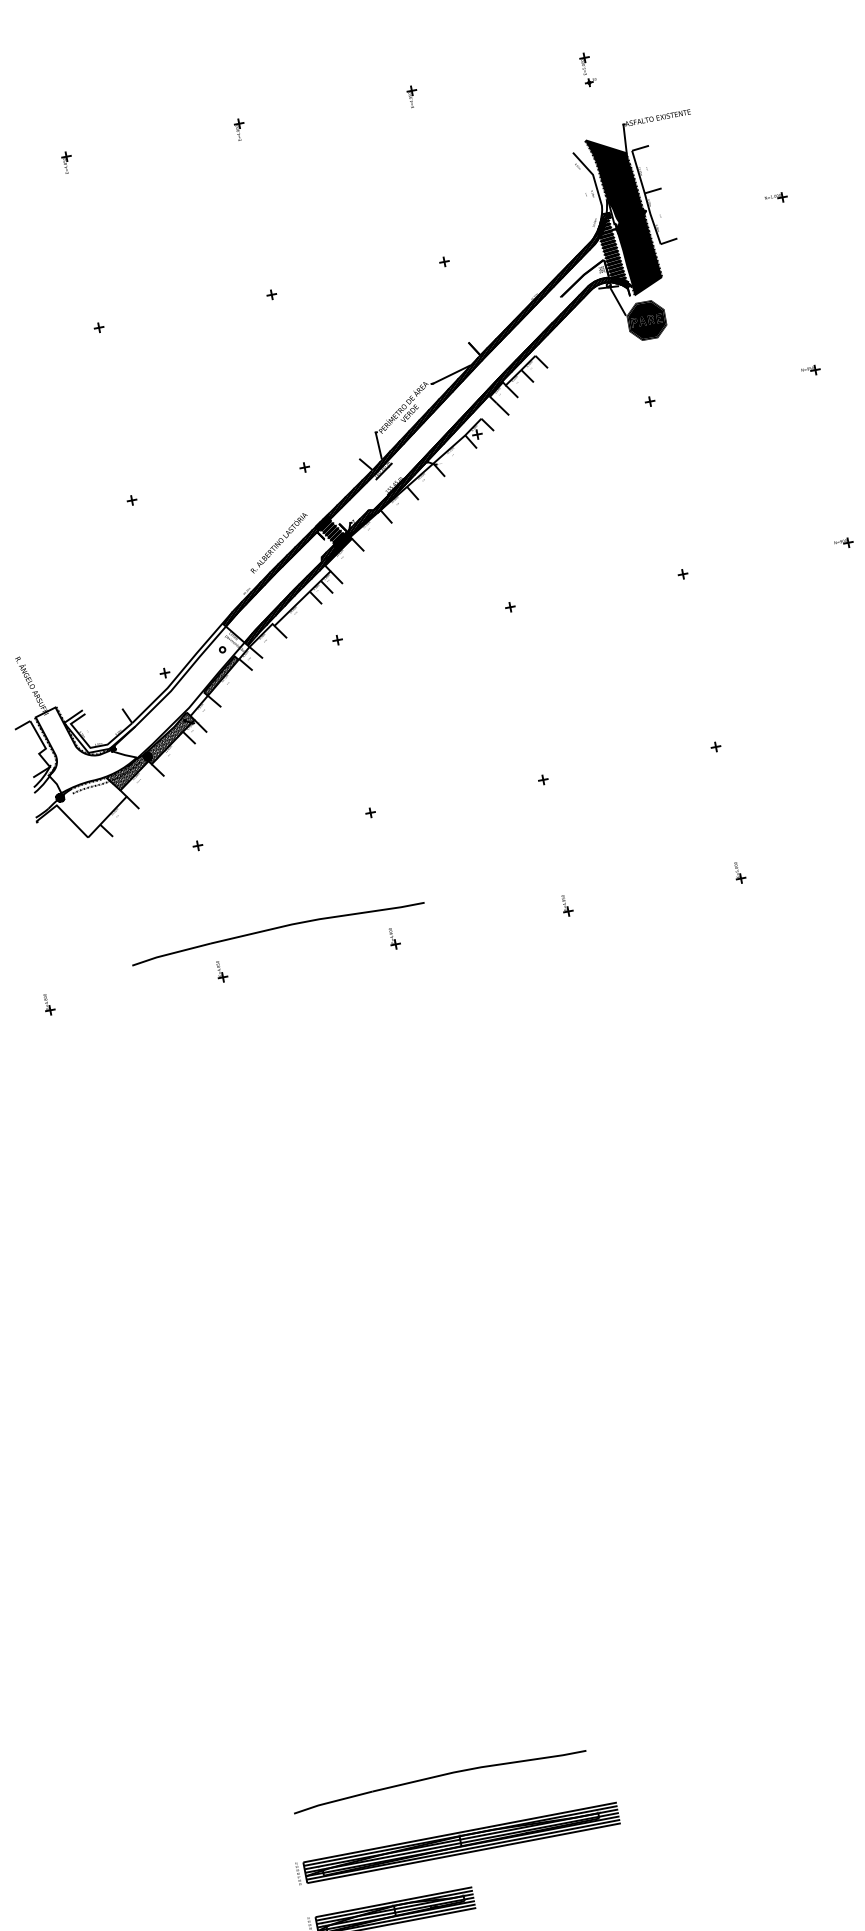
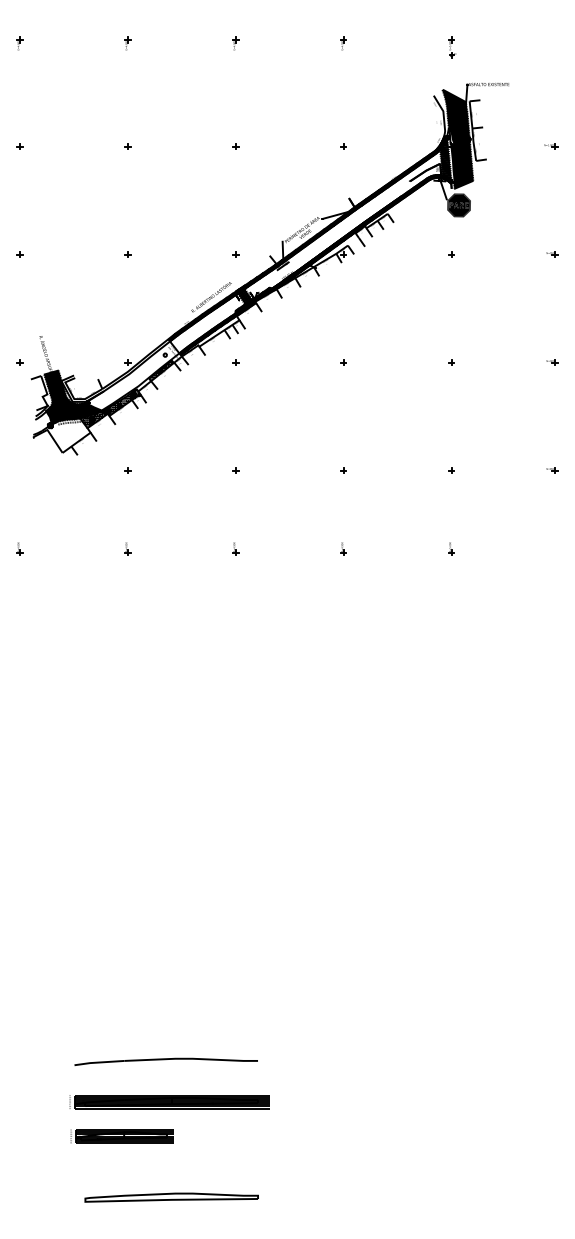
fill: (86, 744) -> (72, 396), added
part: (276, 931) -> (165, 531), removed

